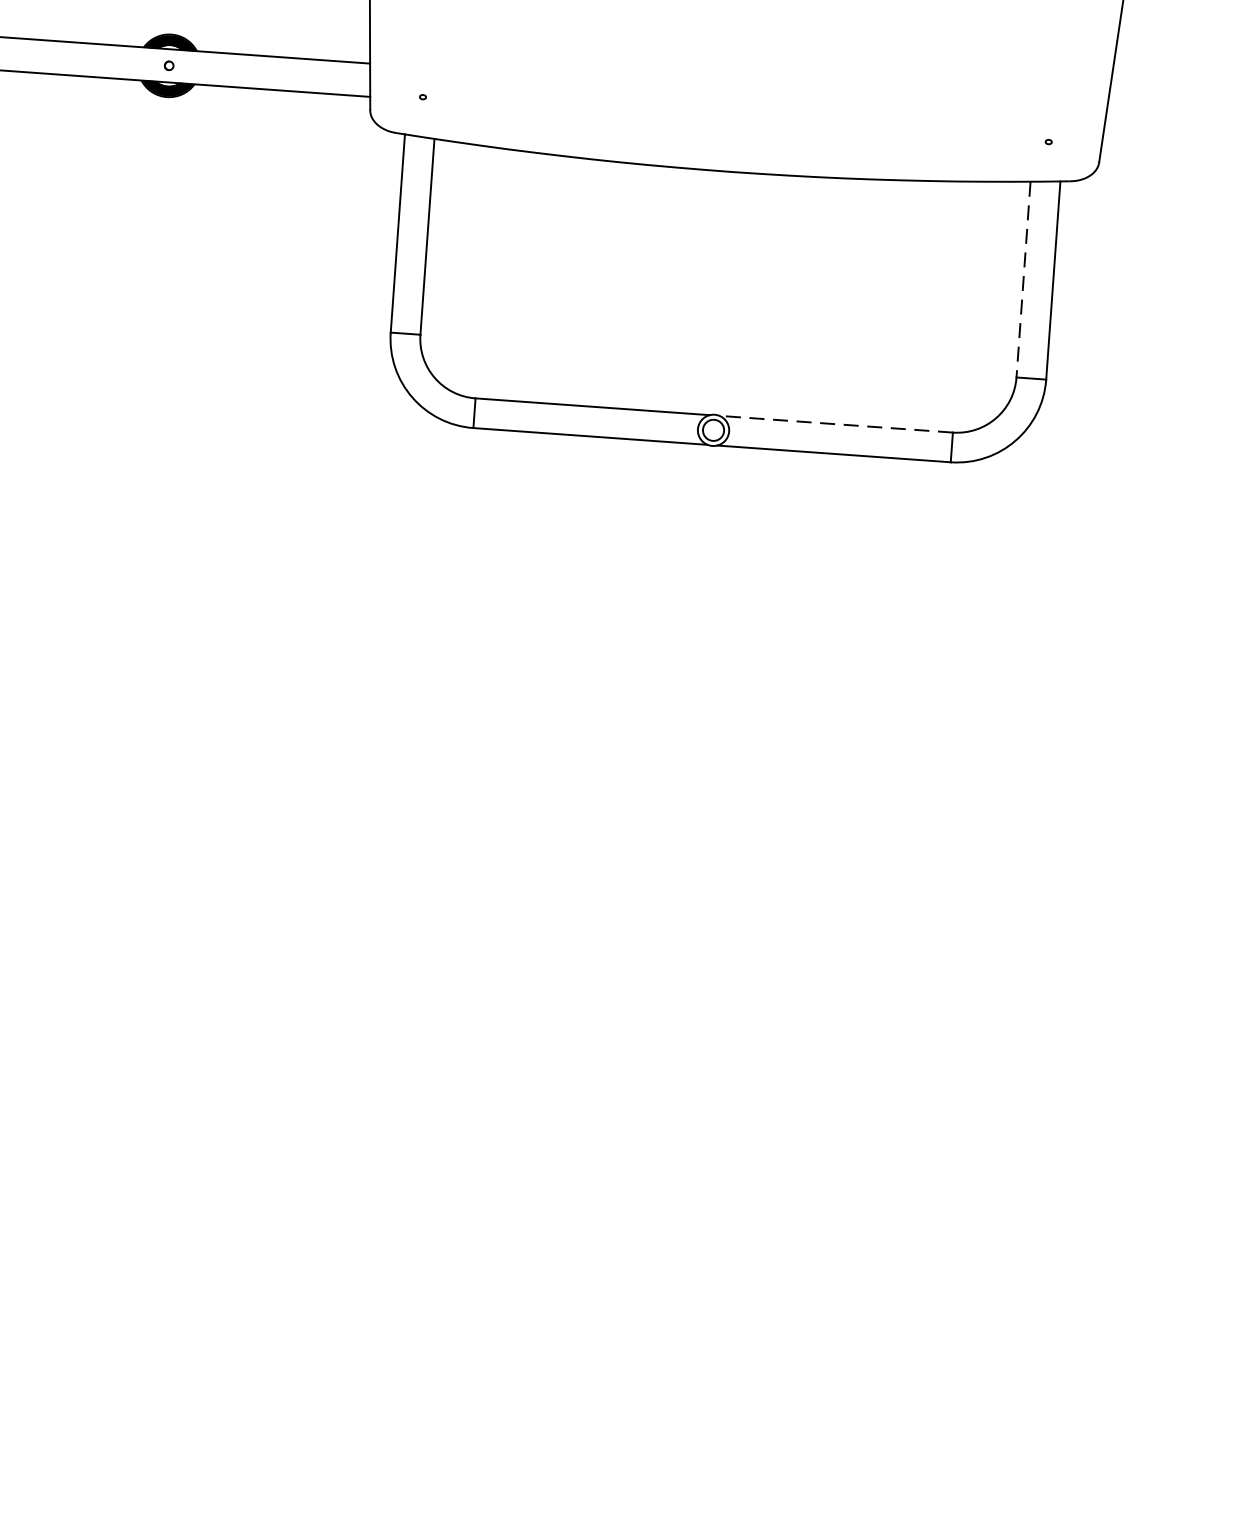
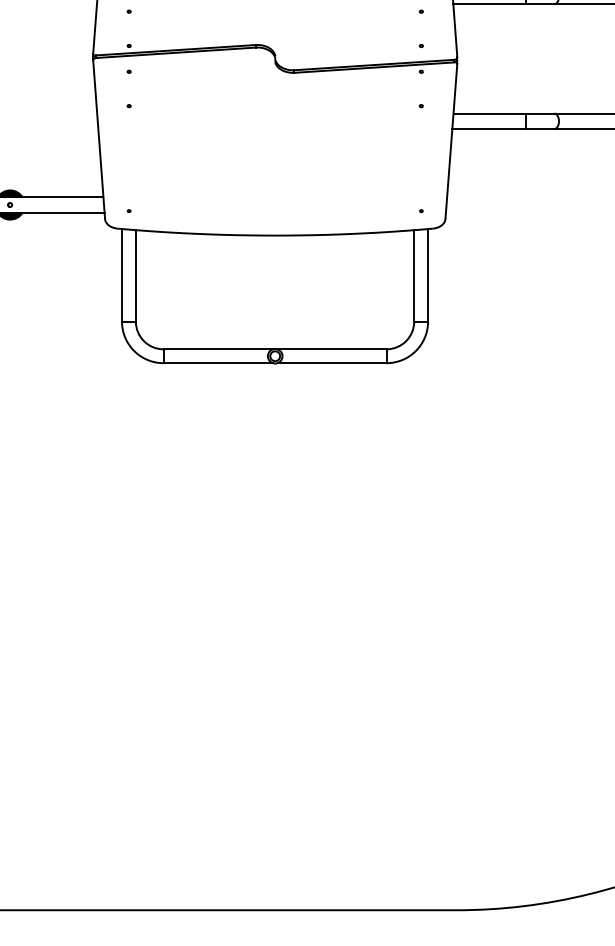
line: (1024, 278) -> (414, 275), dashed -> solid
line: (835, 424) -> (331, 349), dashed -> solid

